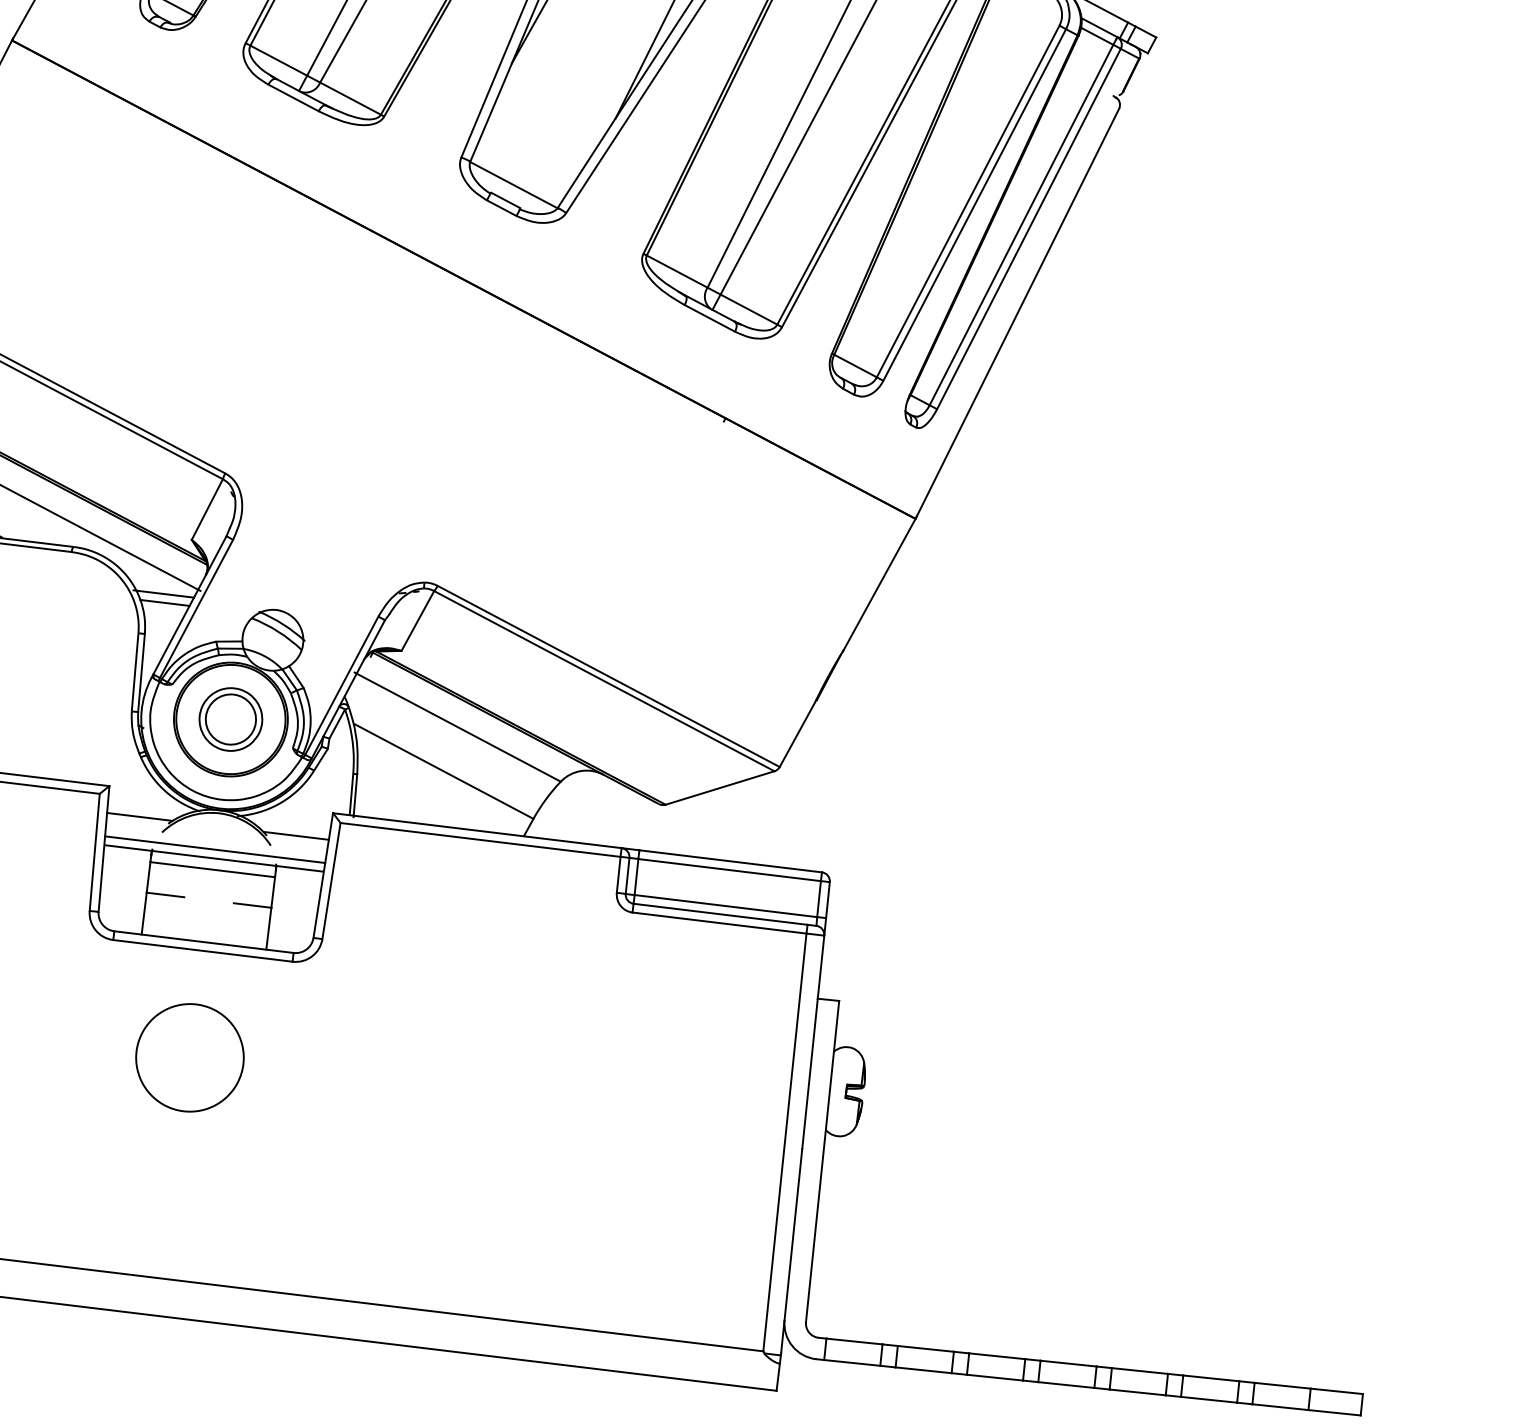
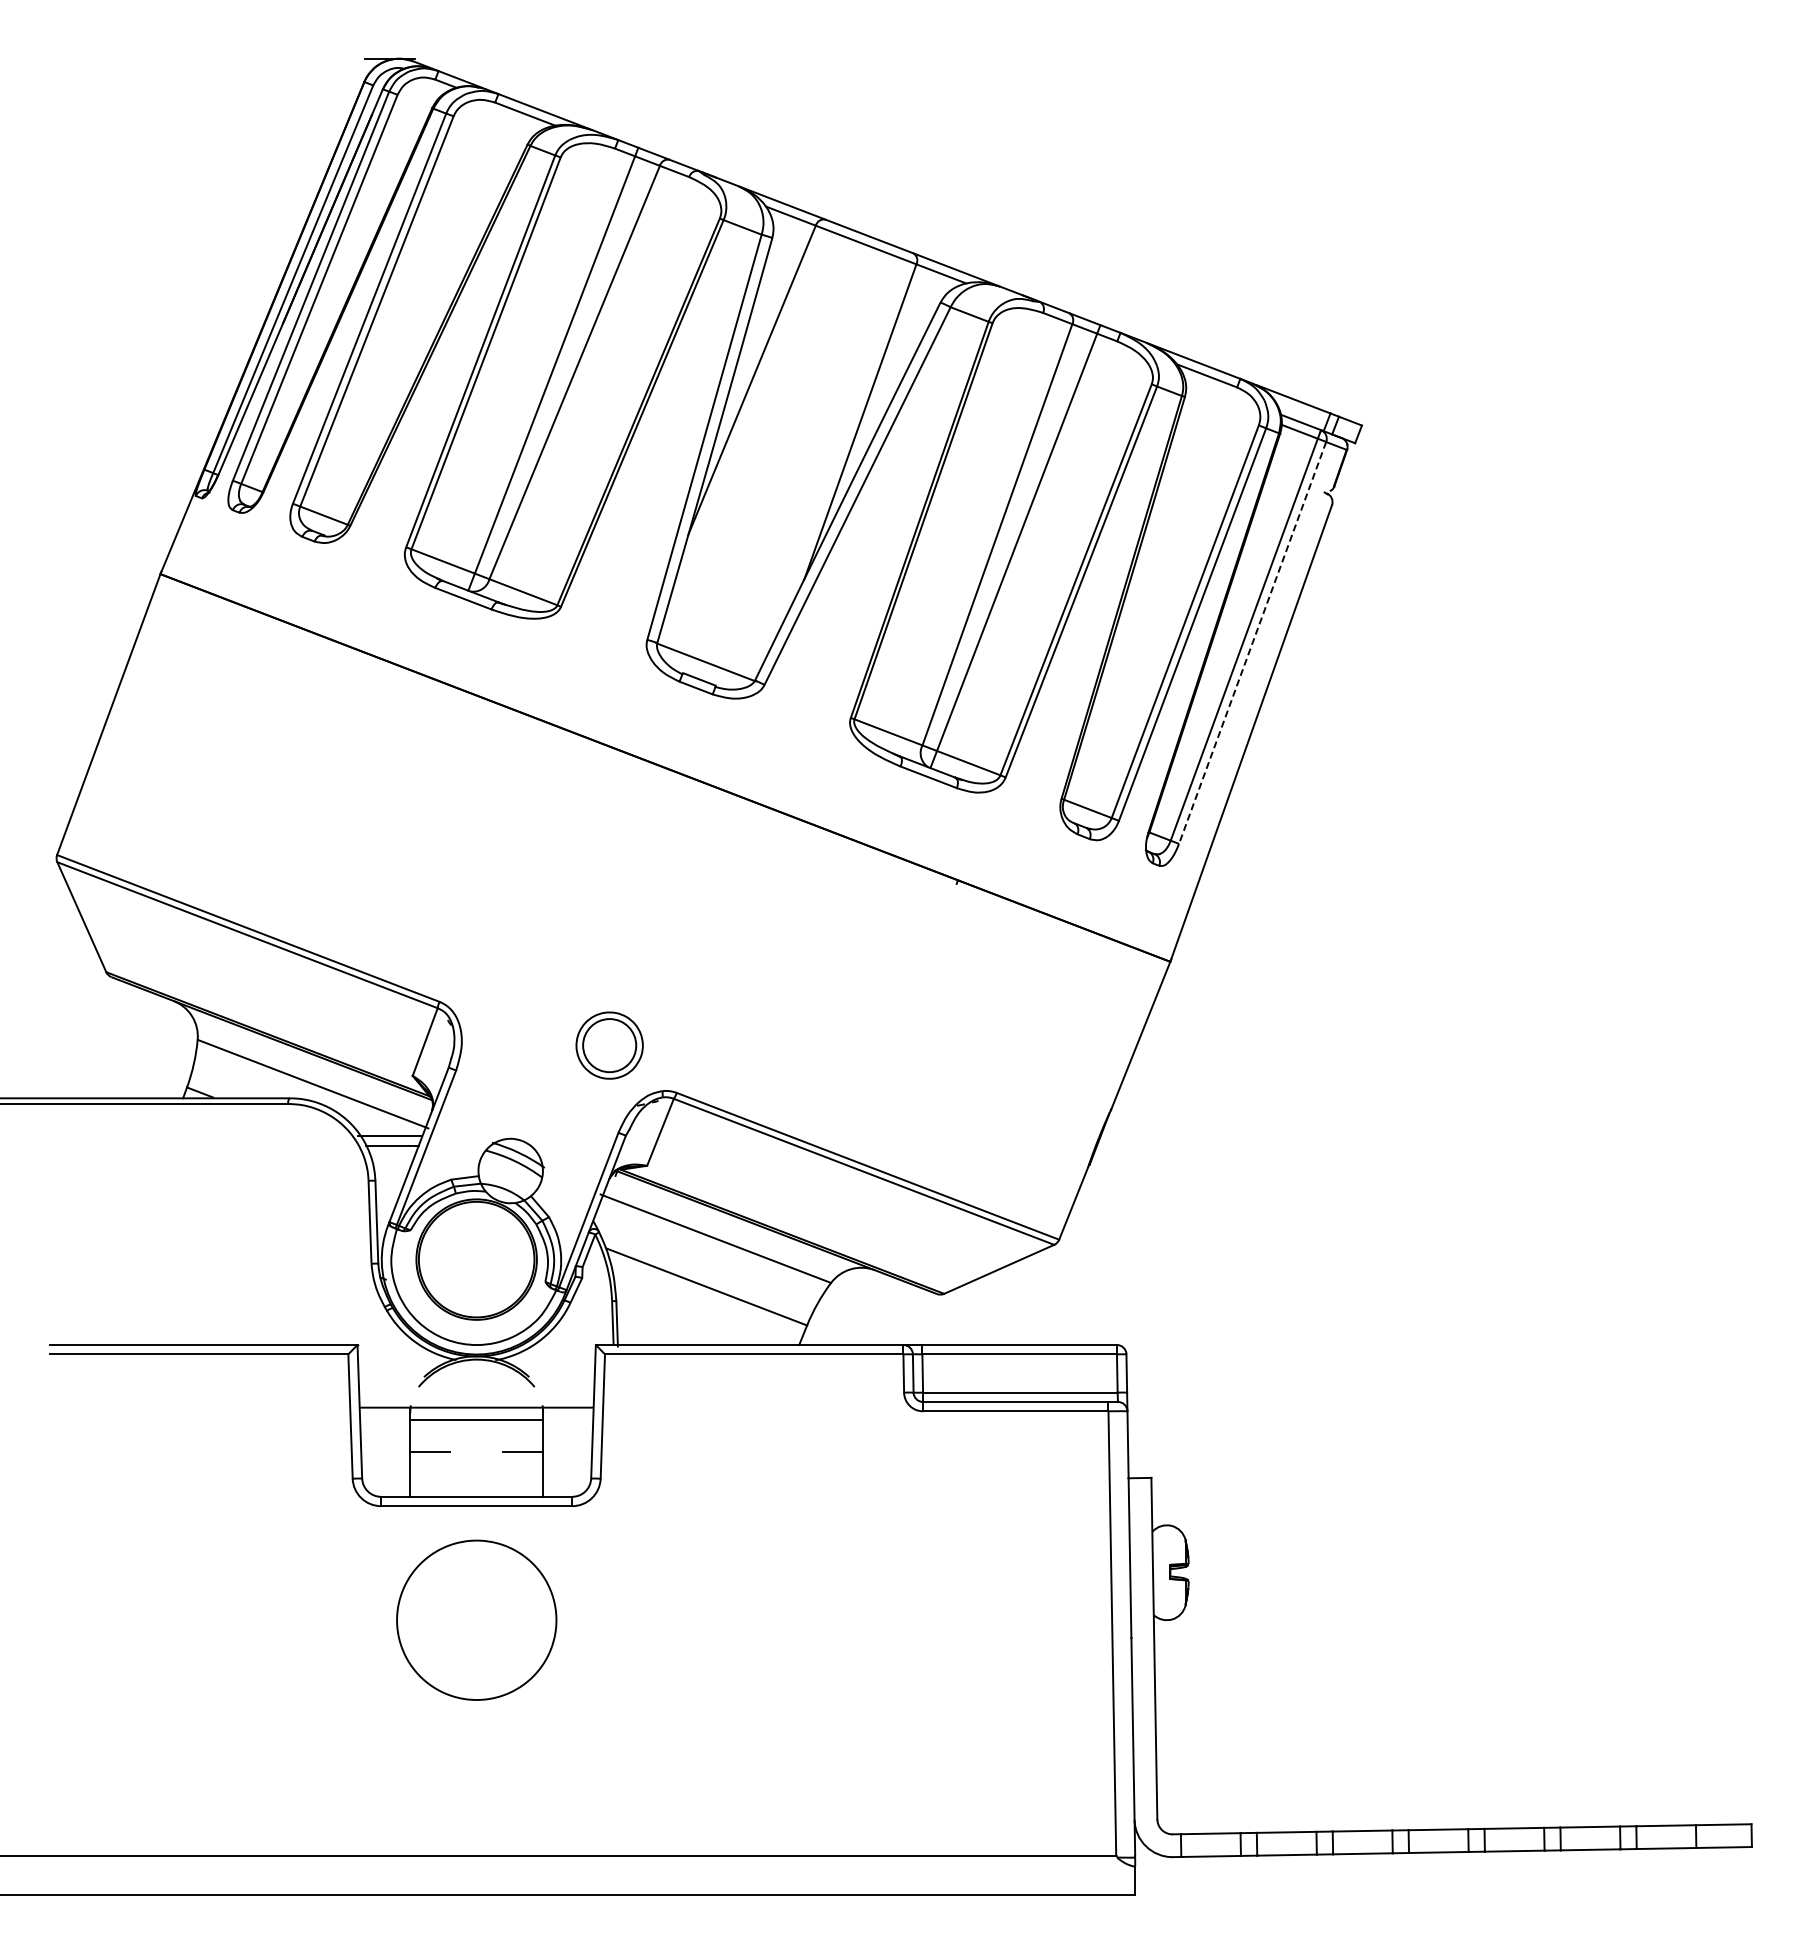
line: (1028, 229) -> (1252, 643), solid -> dashed
part: (230, 719) -> (609, 1045), moved
line: (139, 816) -> (393, 1373), removed
line: (295, 835) -> (559, 1373), removed
line: (214, 849) -> (476, 1398), removed
part: (189, 1057) -> (476, 1619), size x1.4

